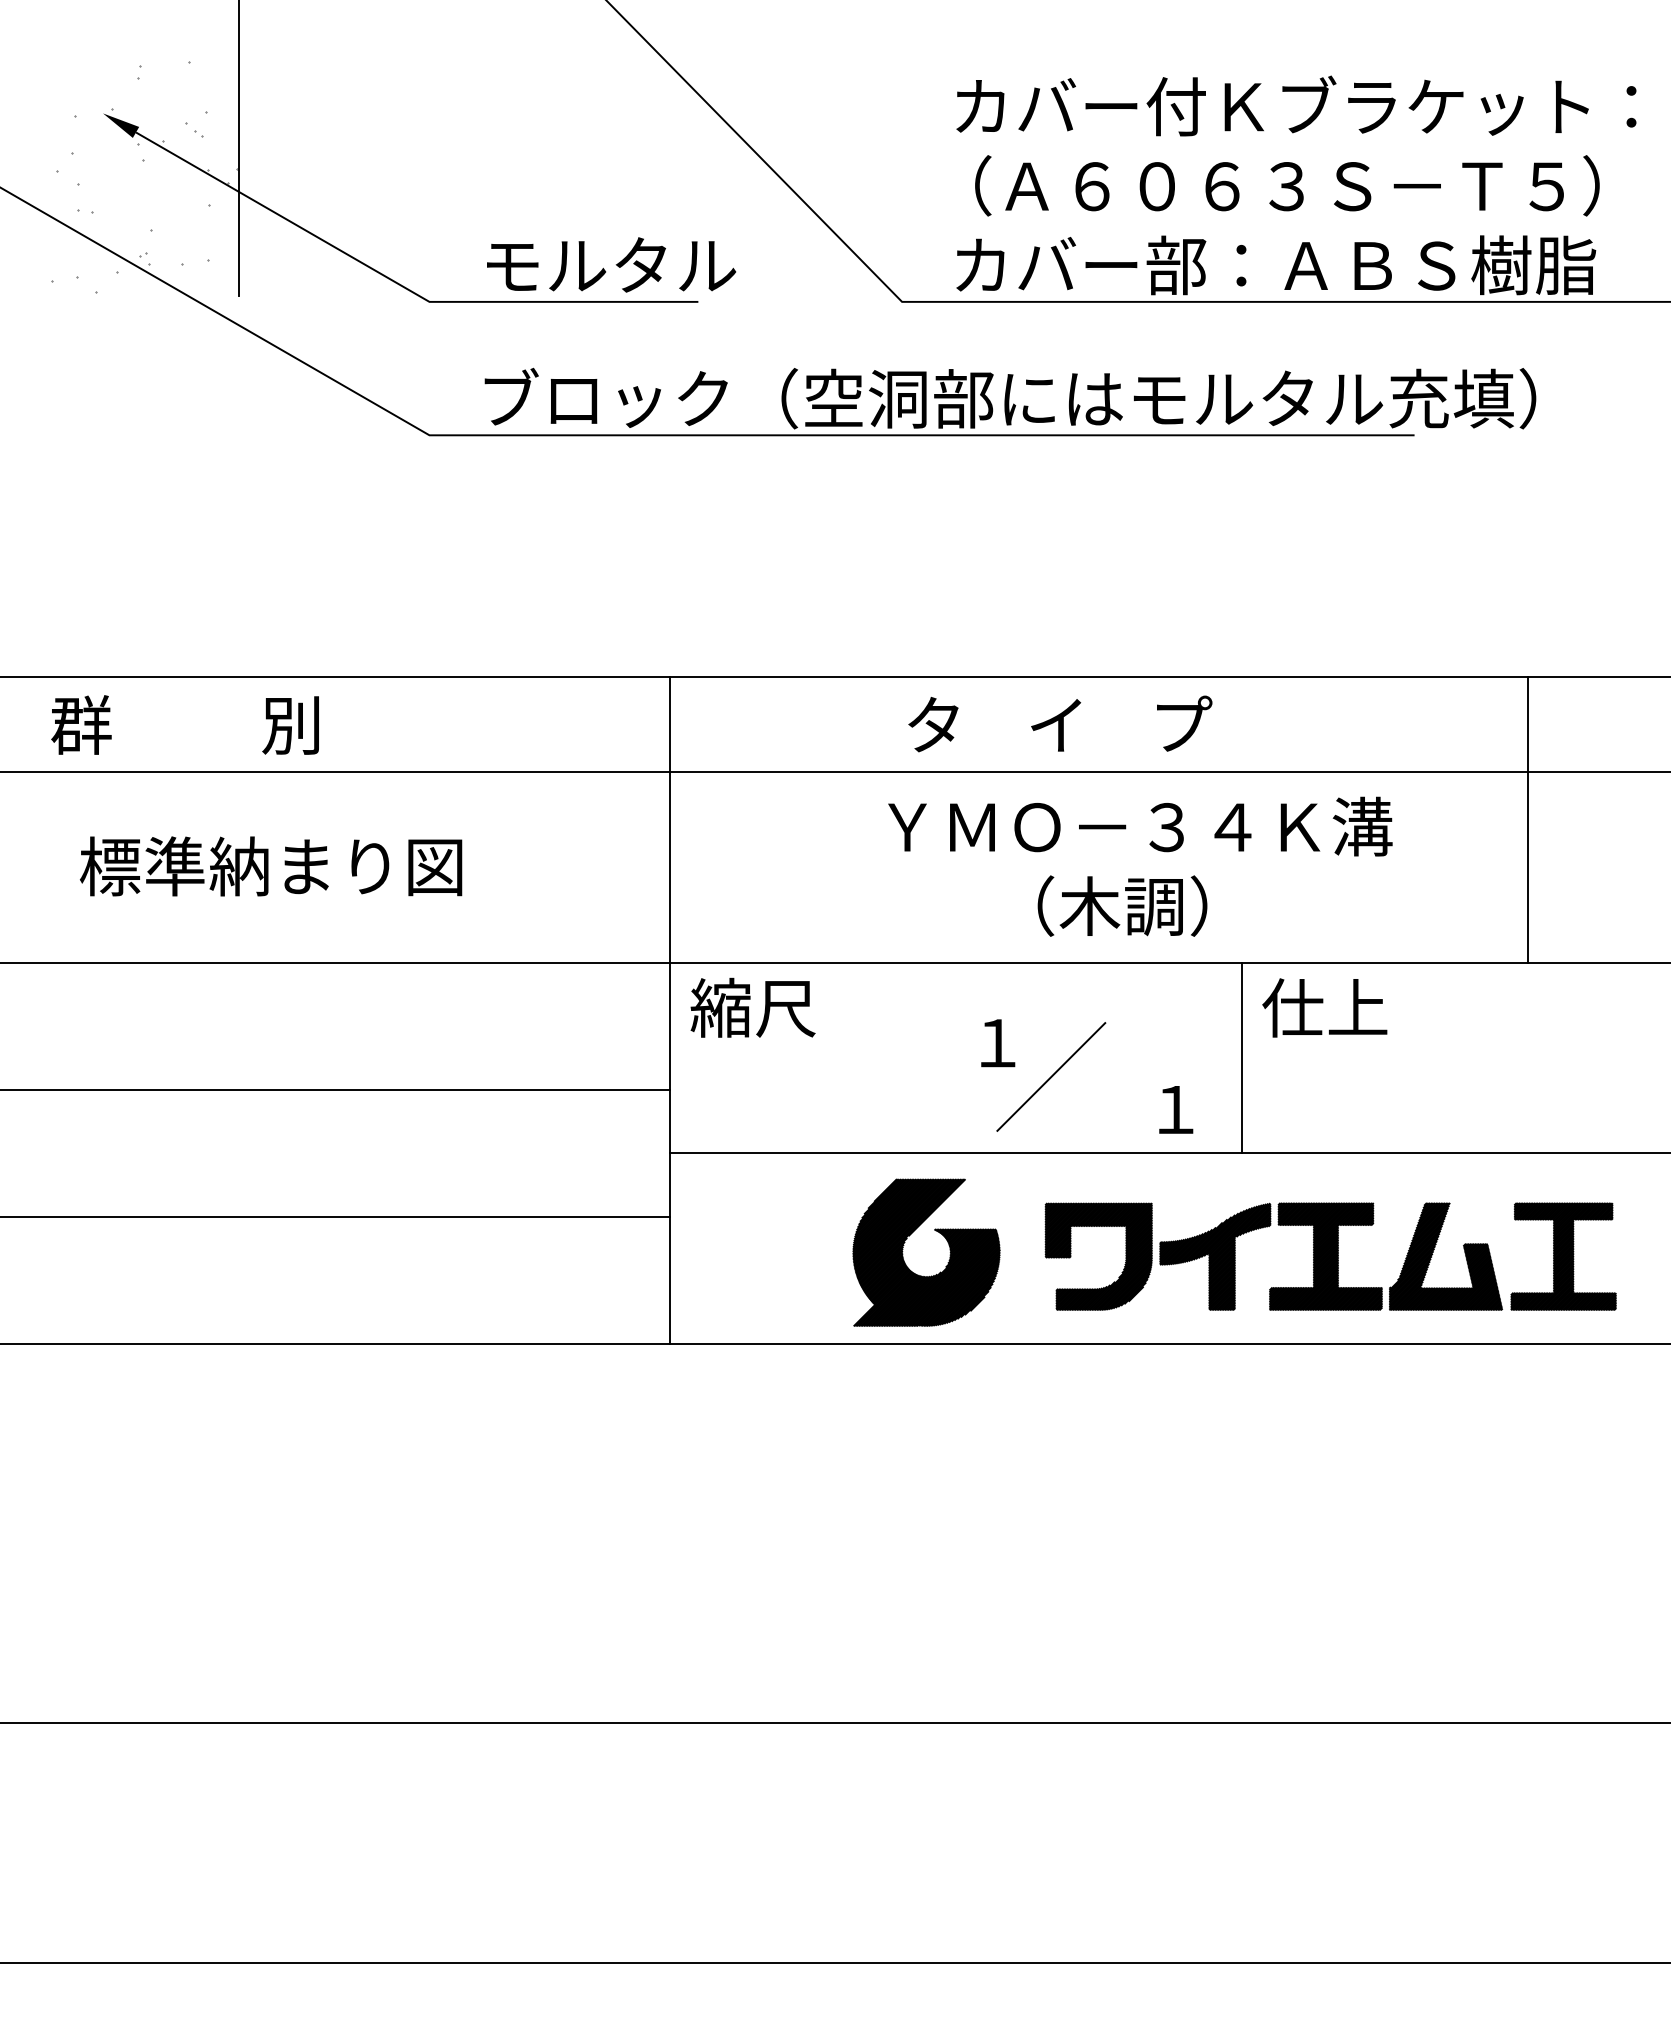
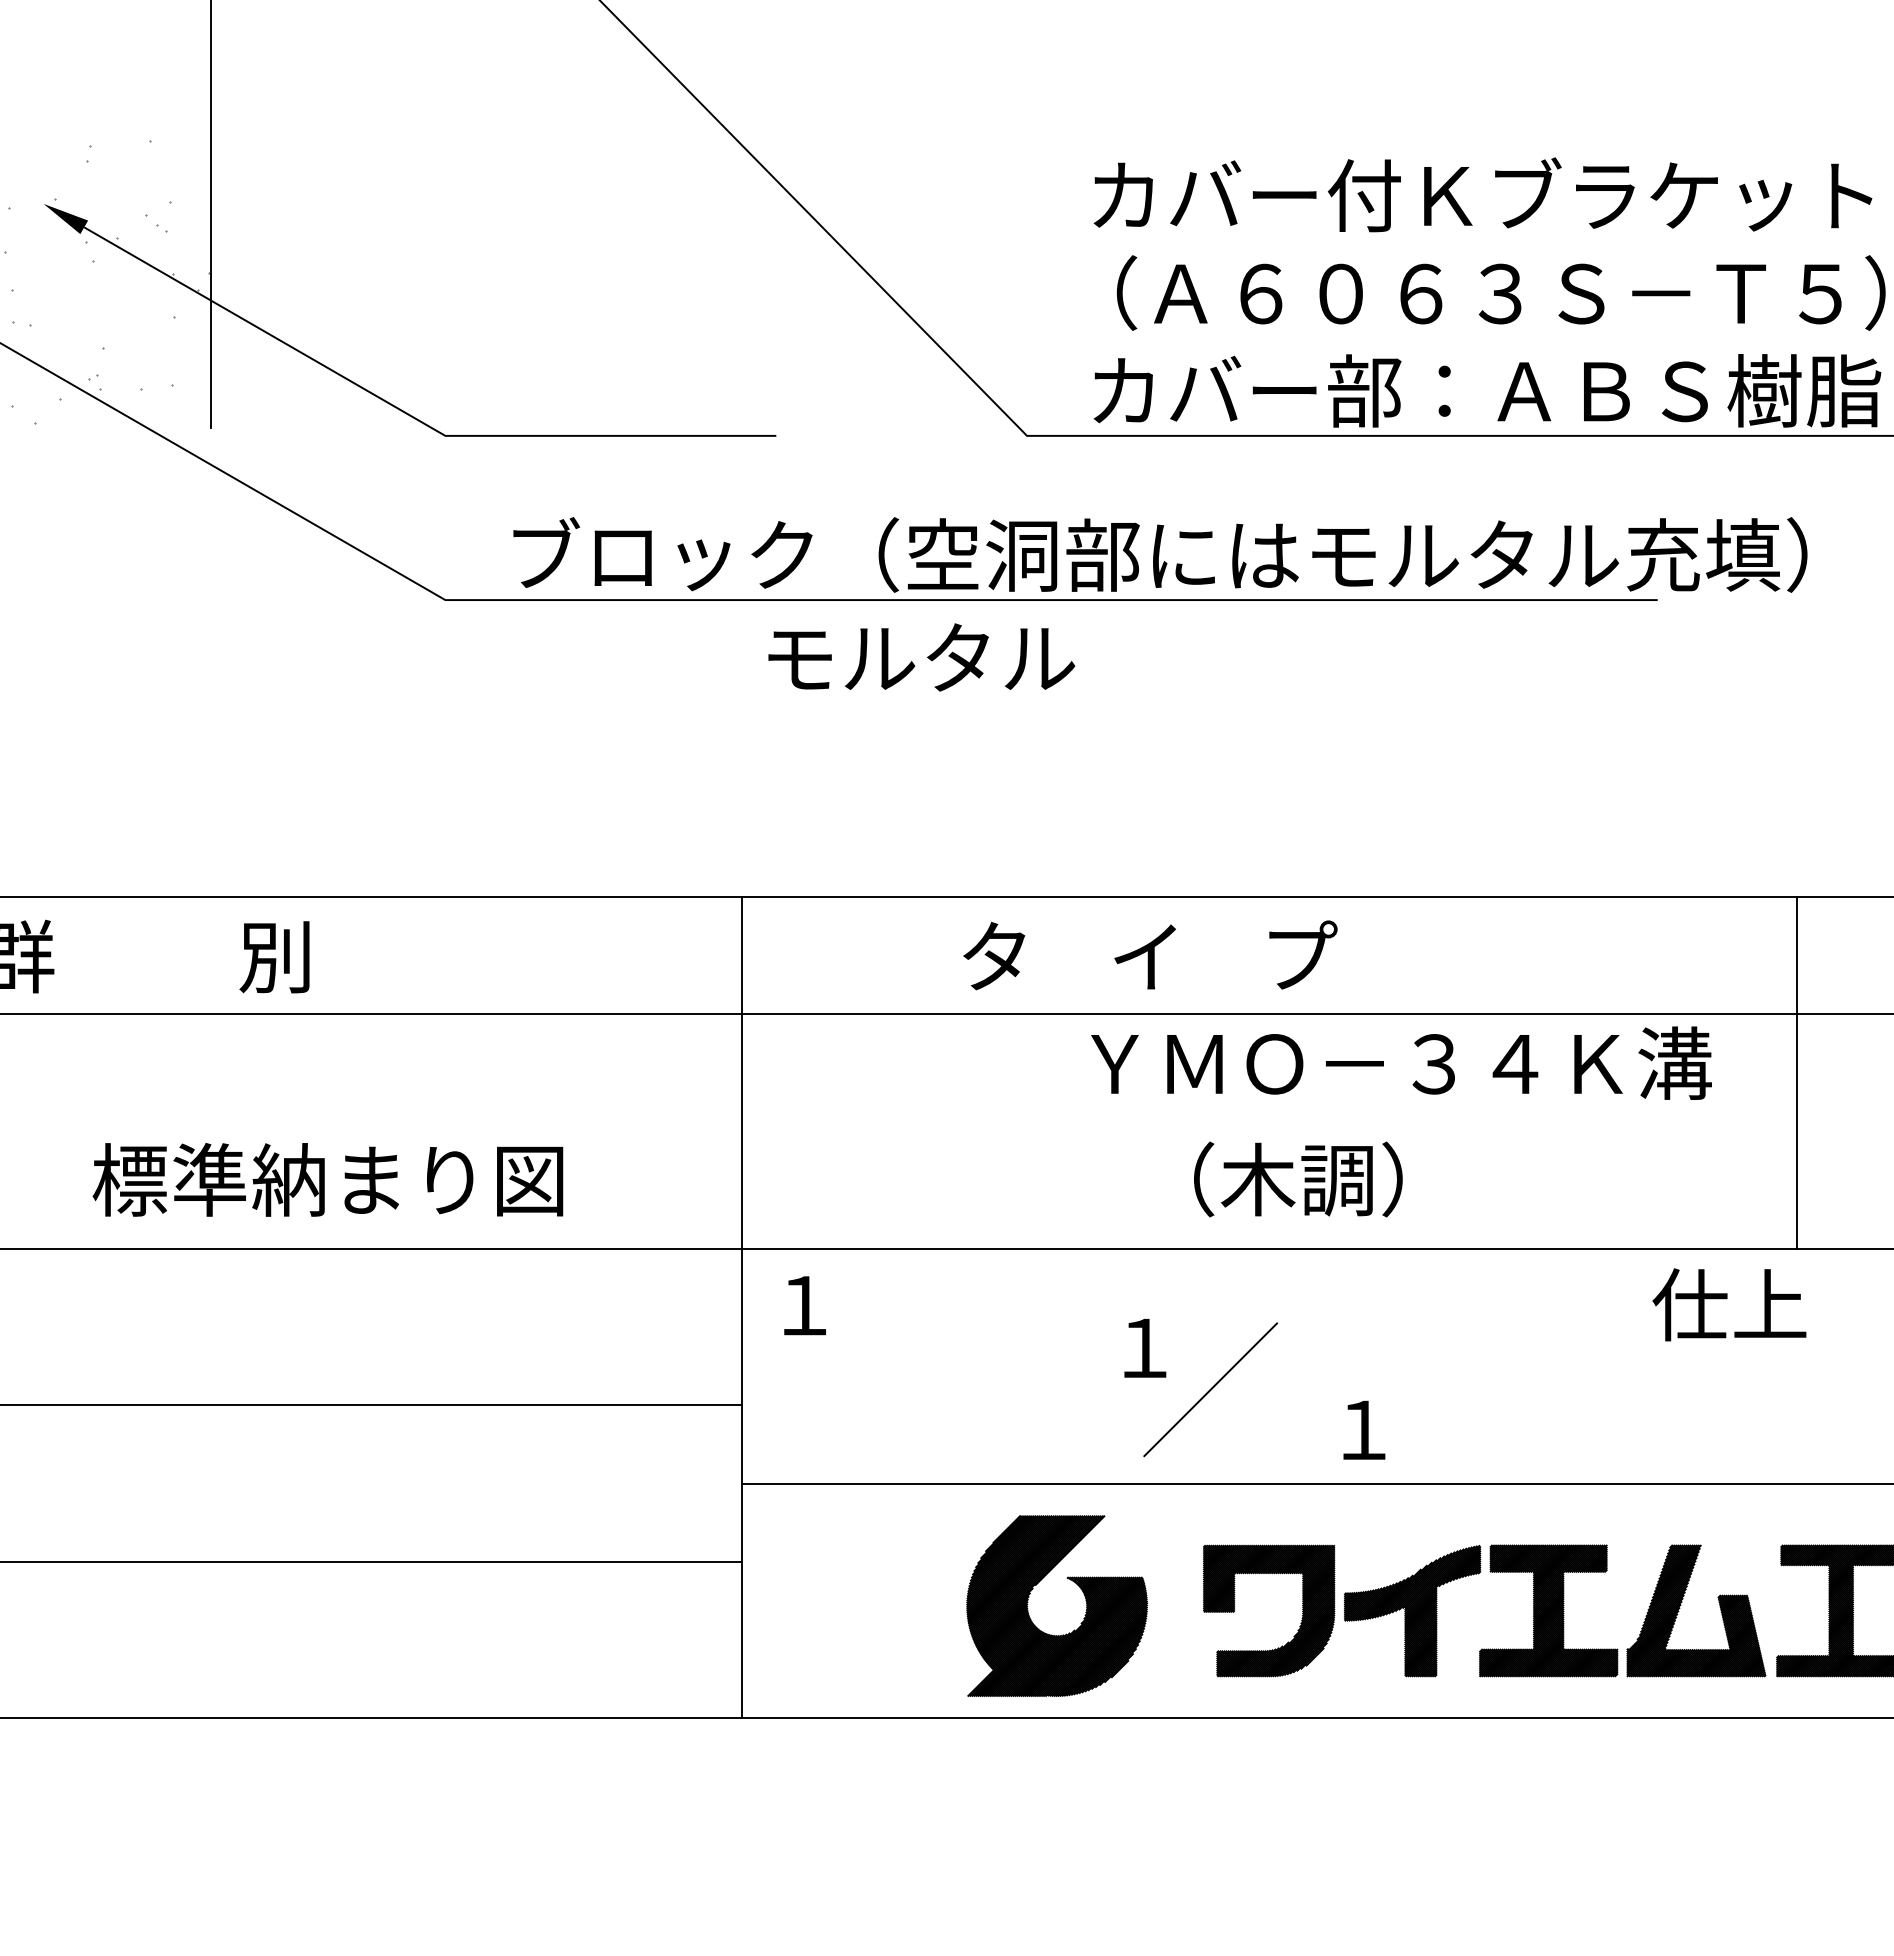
text: (611, 264) -> (921, 656), moved
text: (1060, 723) -> (1150, 954), moved
text: (1140, 826) -> (1401, 1063), moved
text: (271, 866) -> (328, 1179), moved
text: (752, 1007) -> (842, 1304), 縮尺 -> １
text: (1324, 1007) -> (1729, 1304), moved
line: (1241, 1057) -> (1444, 1365), removed

